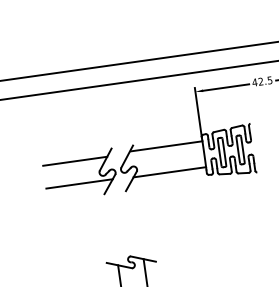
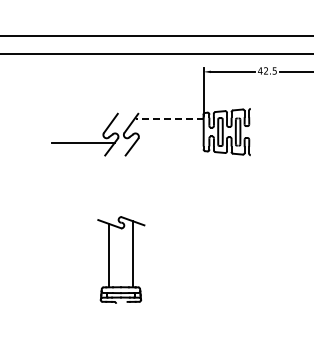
line: (166, 146) -> (169, 119), solid -> dashed
line: (74, 160) -> (81, 120), removed
line: (169, 172) -> (168, 143), removed

